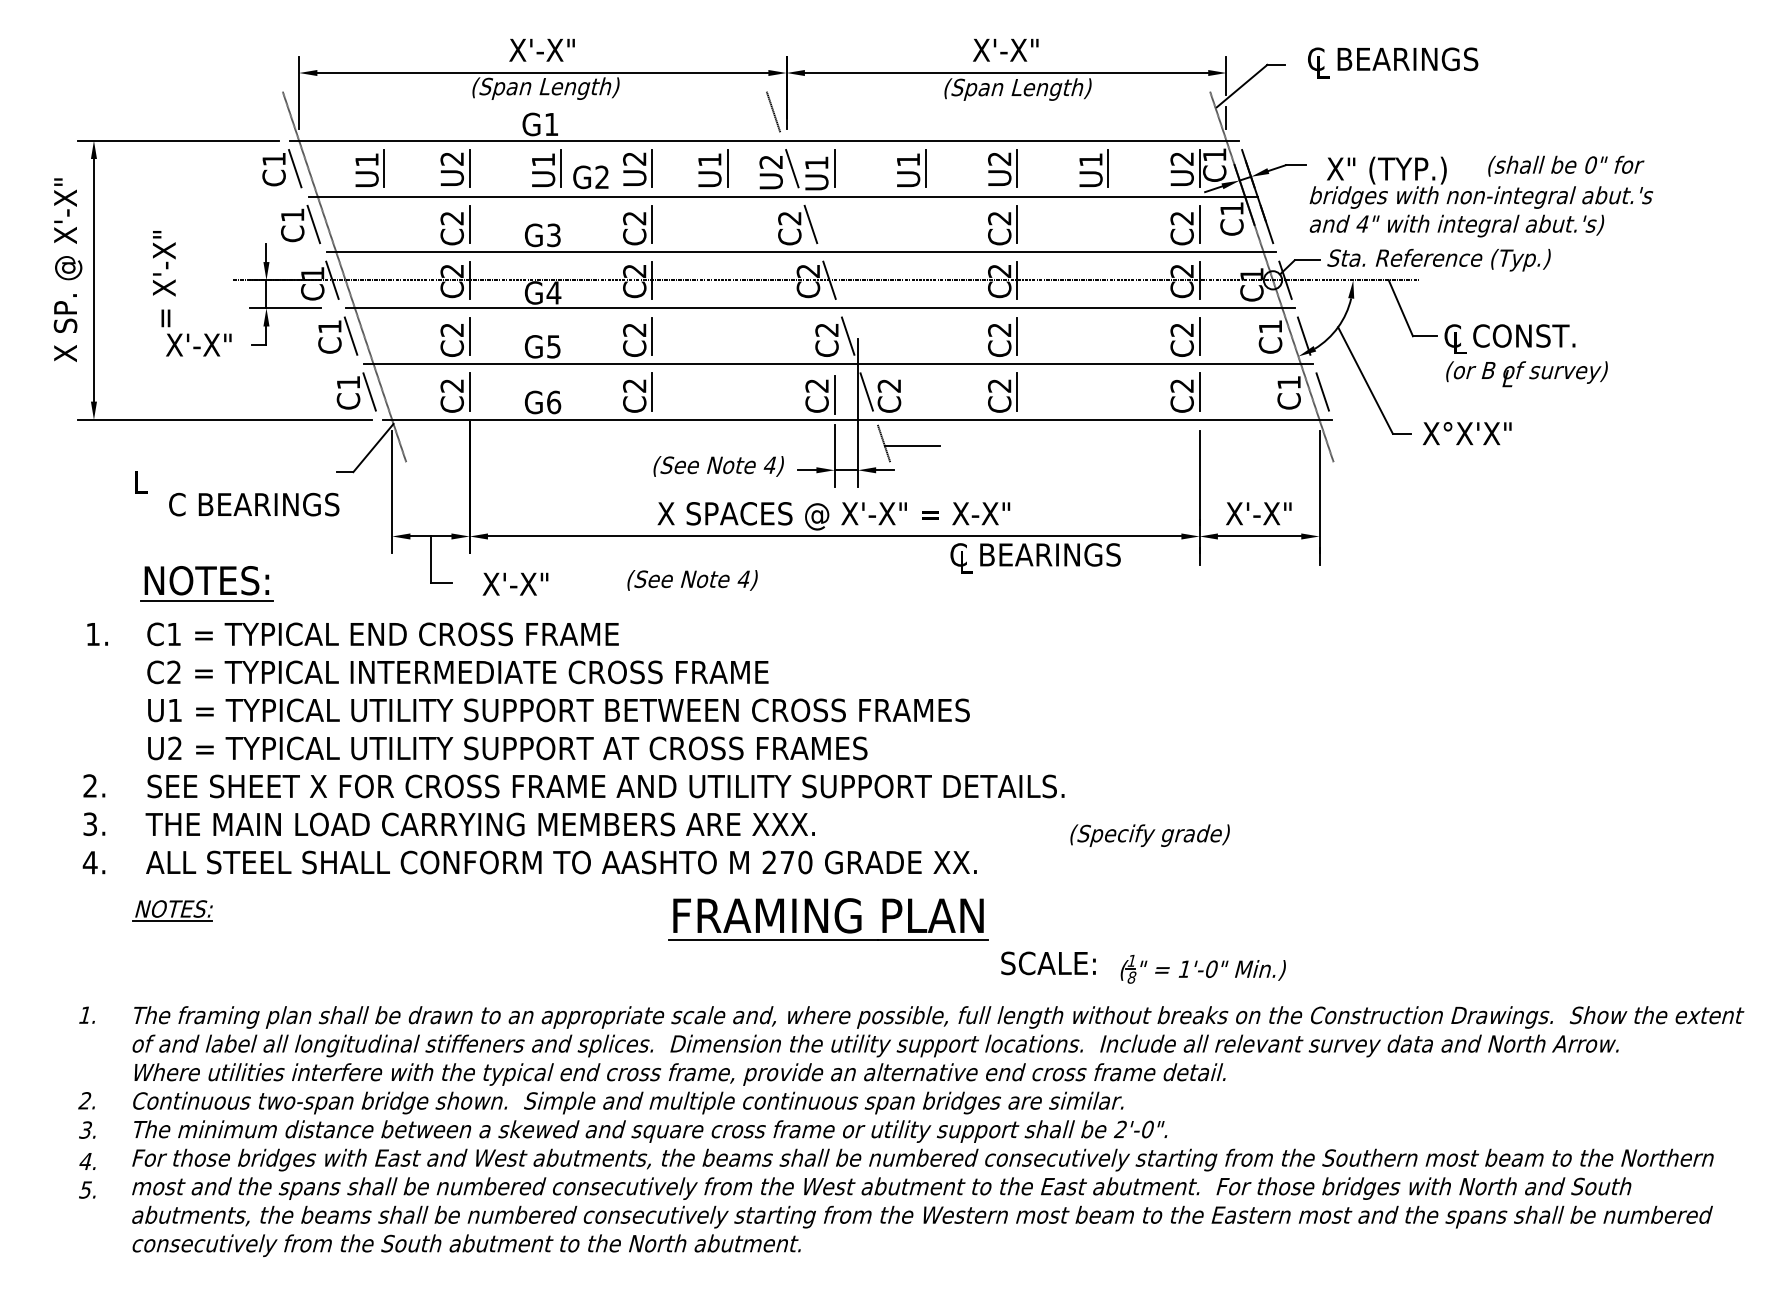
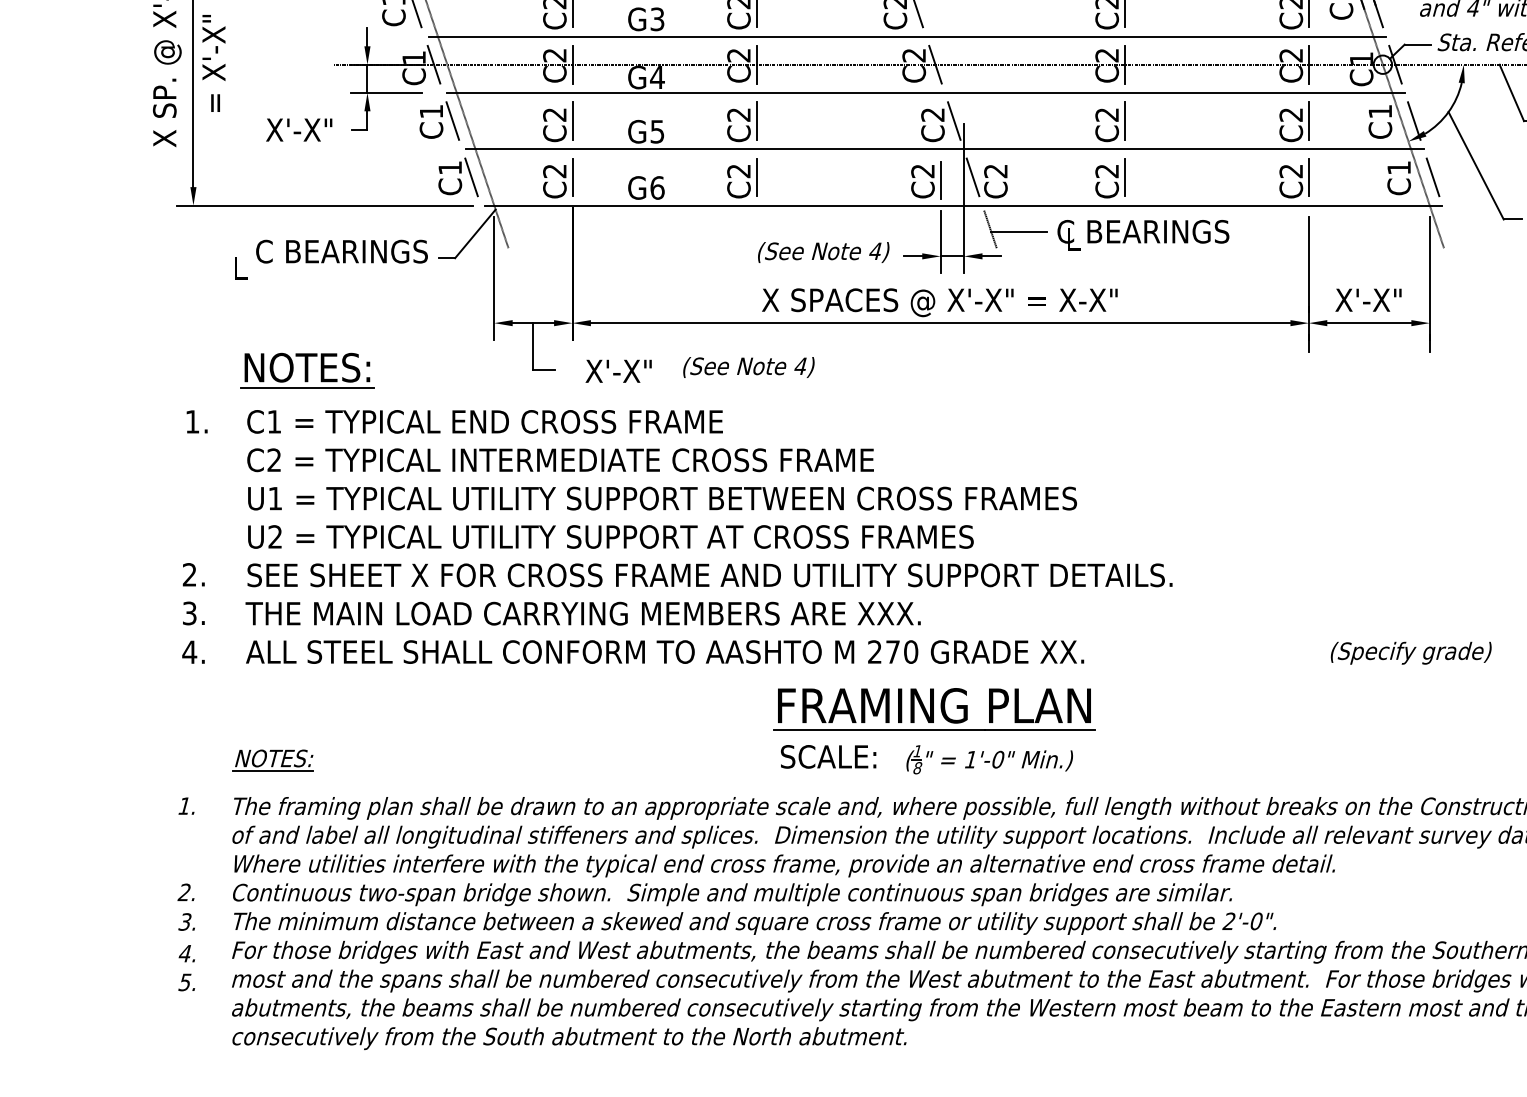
text: (164, 279) -> (214, 63), moved
text: (254, 504) -> (342, 251), moved
text: (1035, 558) -> (1143, 235), moved
text: (692, 580) -> (748, 367), moved
text: (1149, 835) -> (1410, 653), moved
part: (172, 910) -> (272, 759), moved
text: (1048, 963) -> (828, 756), moved
part: (1202, 968) -> (988, 758), moved

